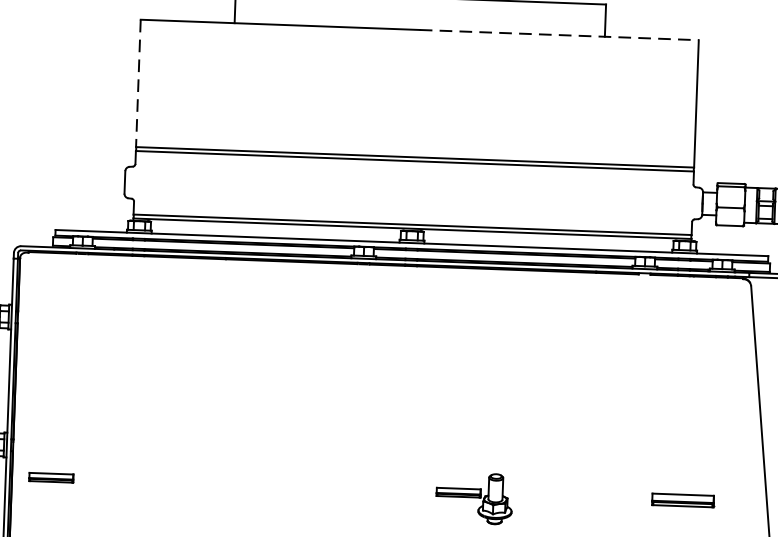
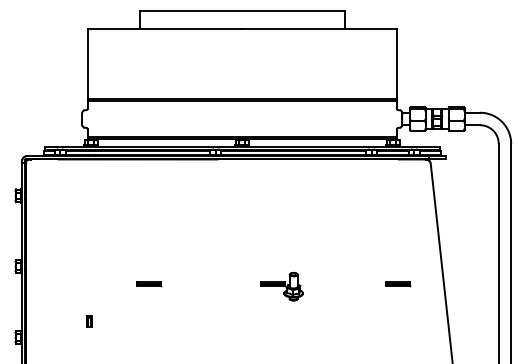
line: (561, 34) -> (320, 28), dashed -> solid
line: (137, 84) -> (87, 64), dashed -> solid
part: (52, 479) -> (149, 284), moved
part: (684, 502) -> (398, 284), size x0.71

